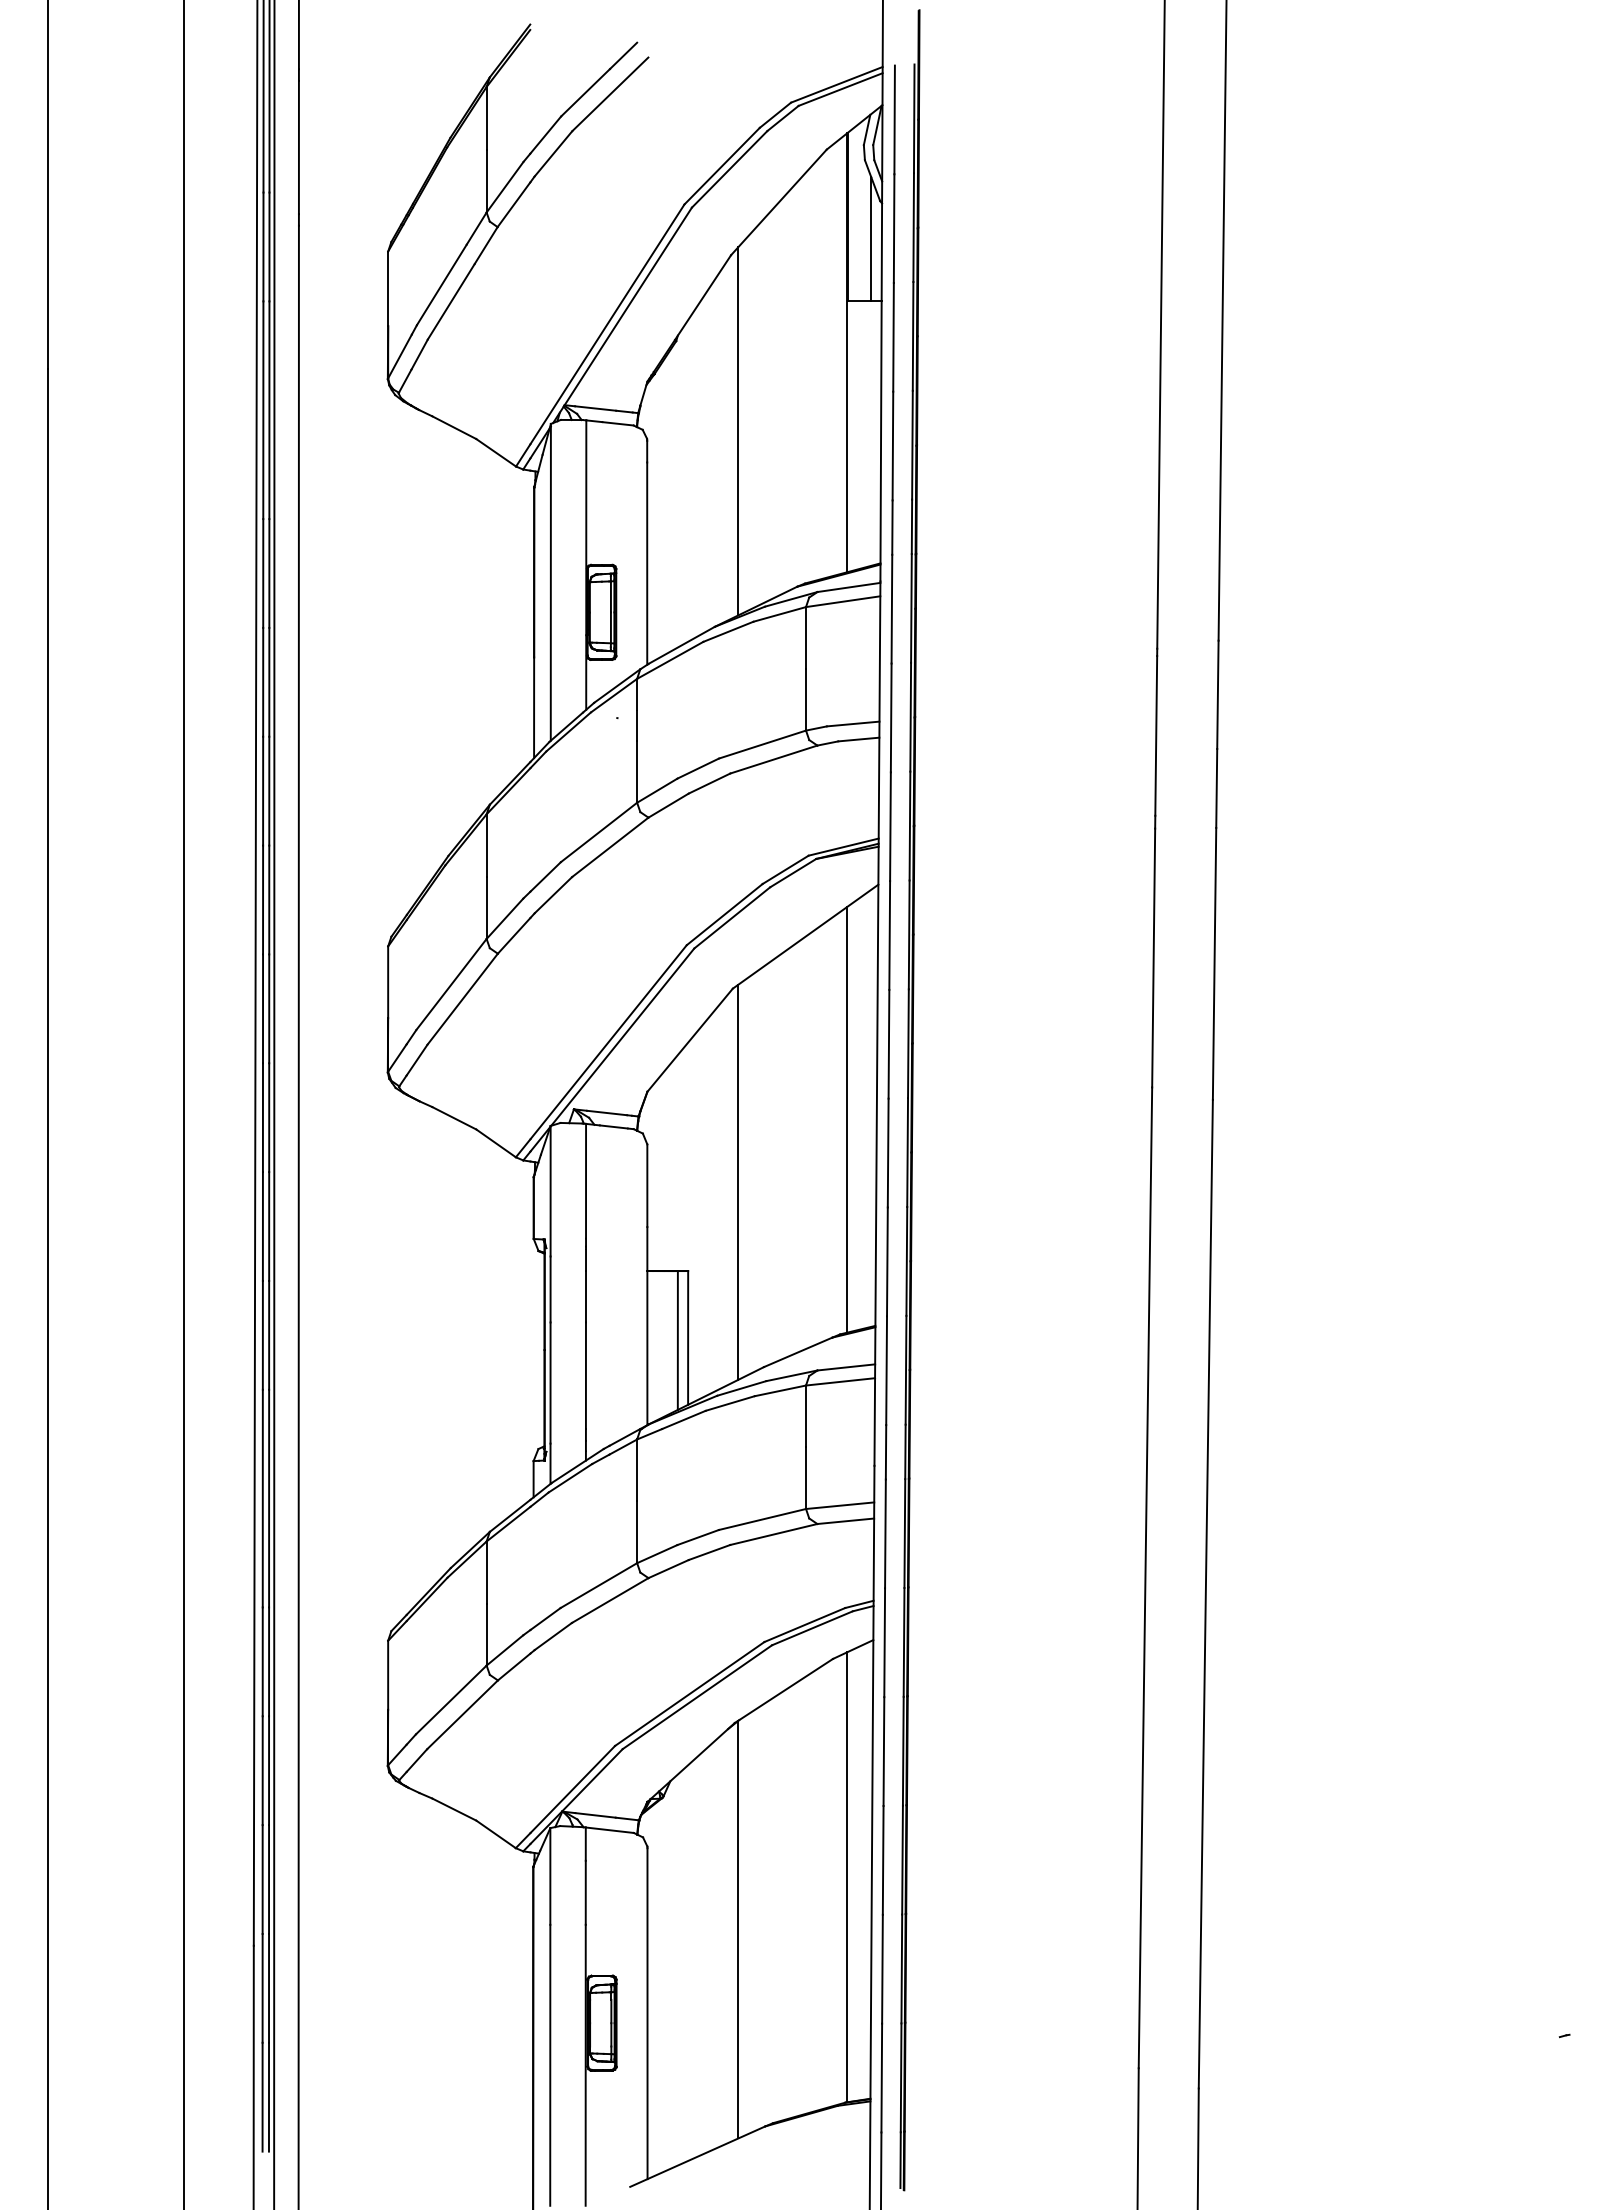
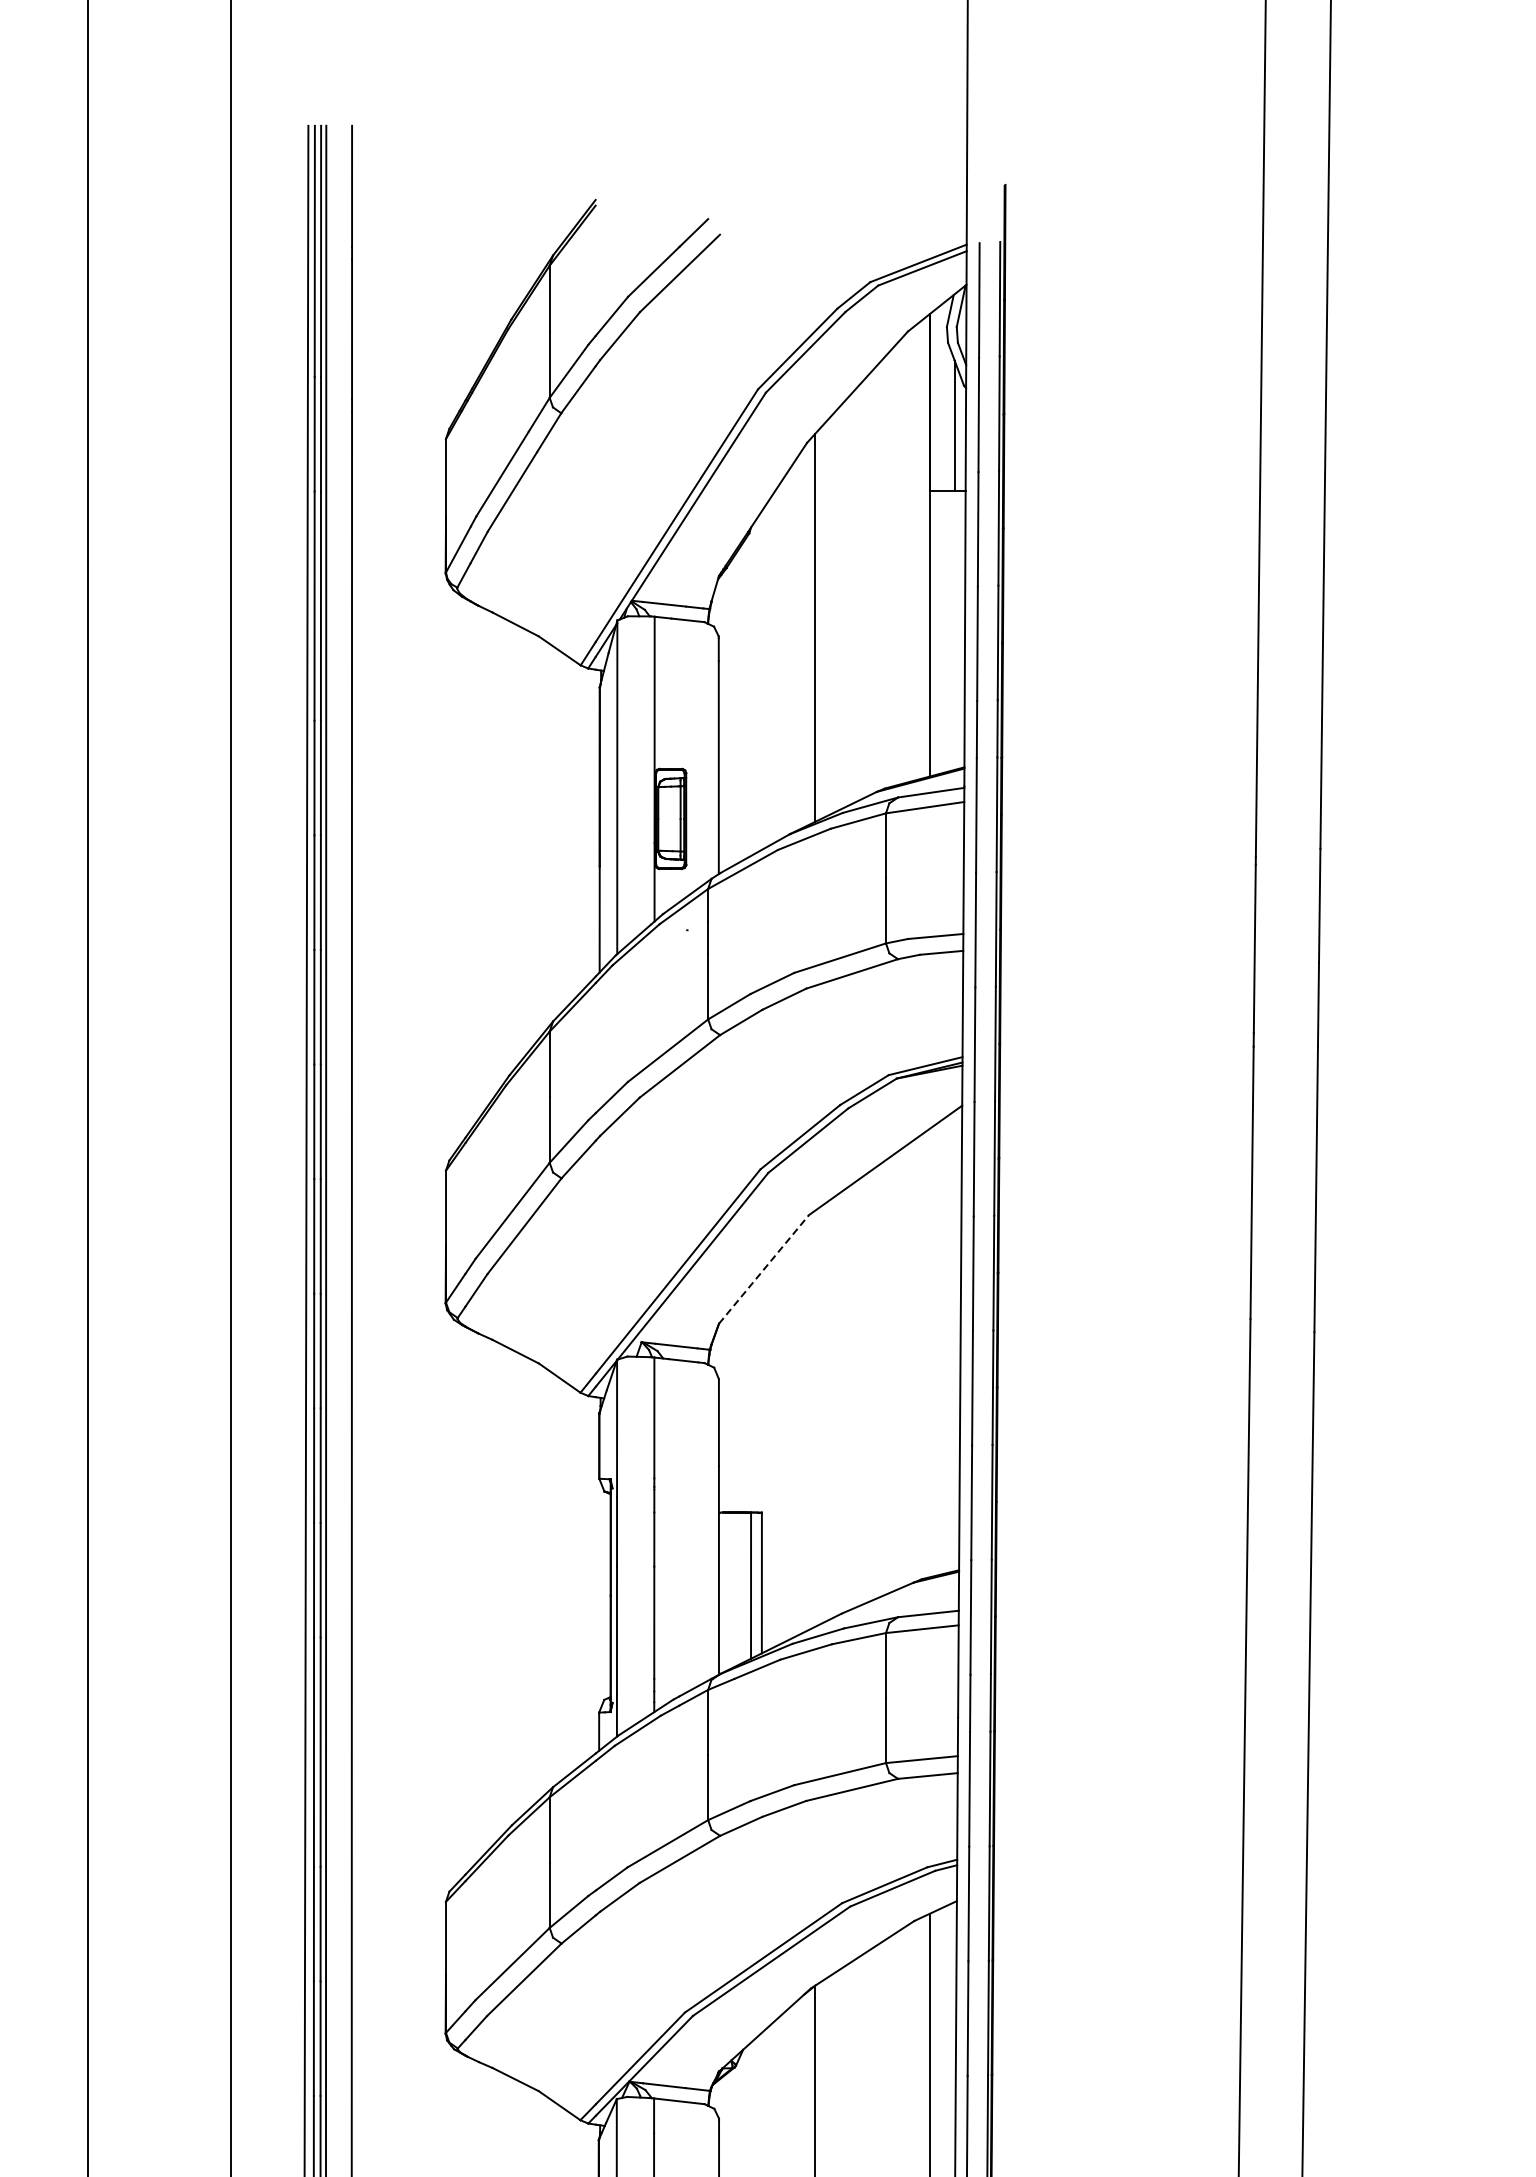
line: (690, 1040) -> (764, 1269), solid -> dashed
line: (847, 1119) -> (929, 1352), removed
line: (738, 1181) -> (814, 1418), removed

